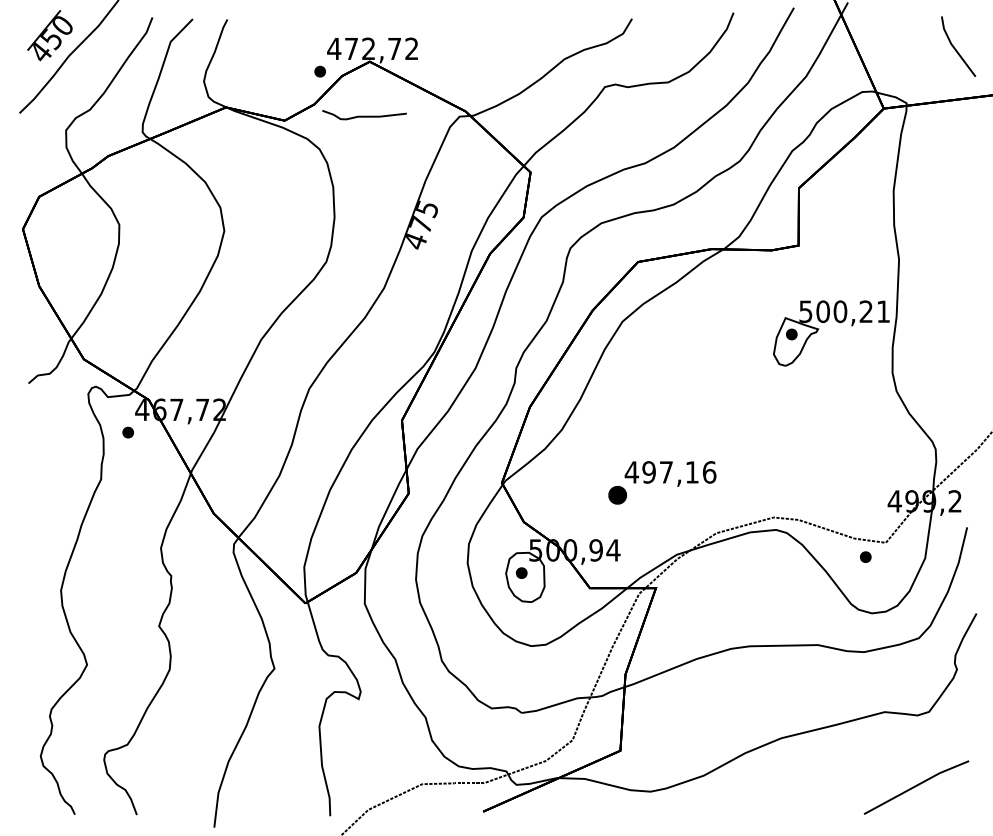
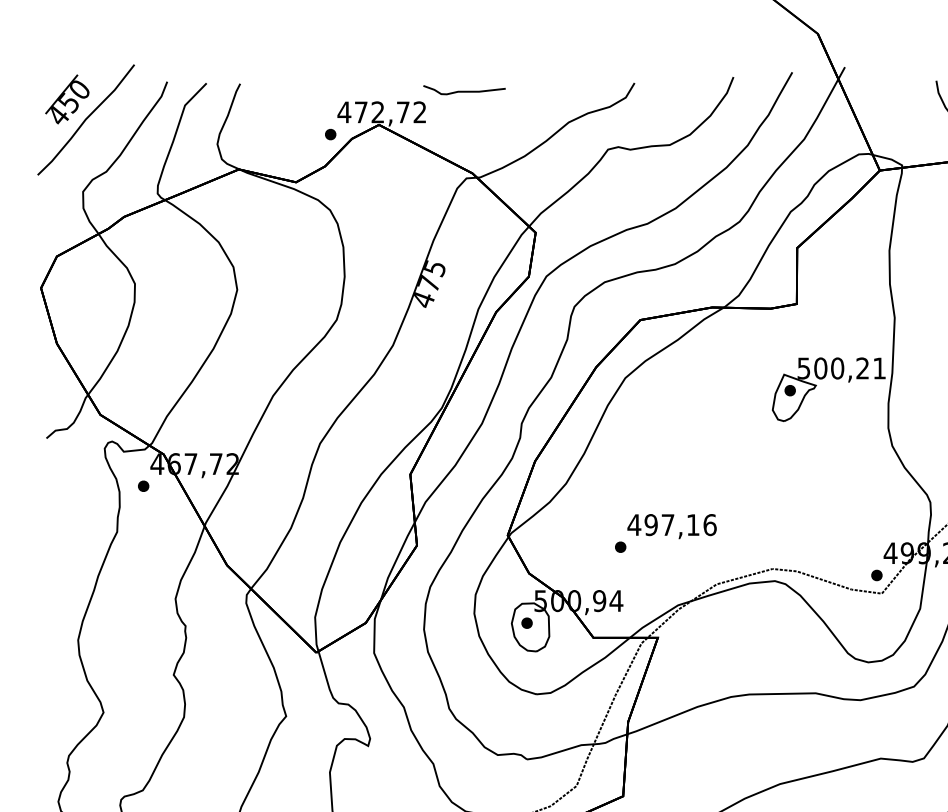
curve: (364, 115) -> (464, 90), moved
part: (617, 494) -> (620, 546), size x0.62
part: (865, 556) -> (876, 574), moved

